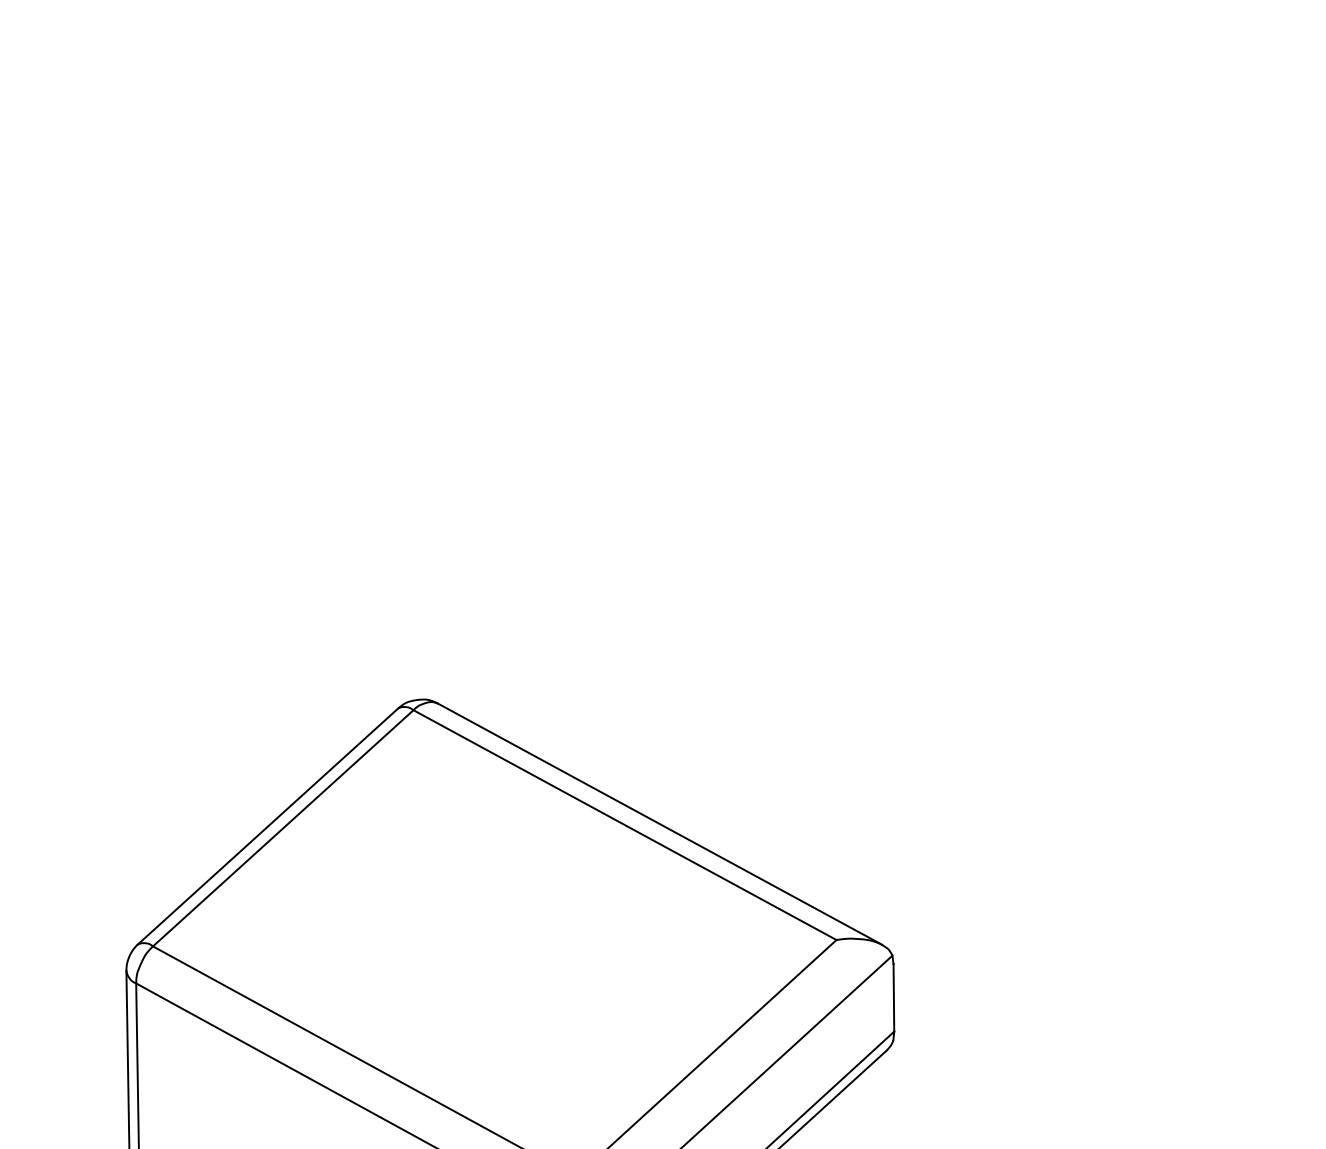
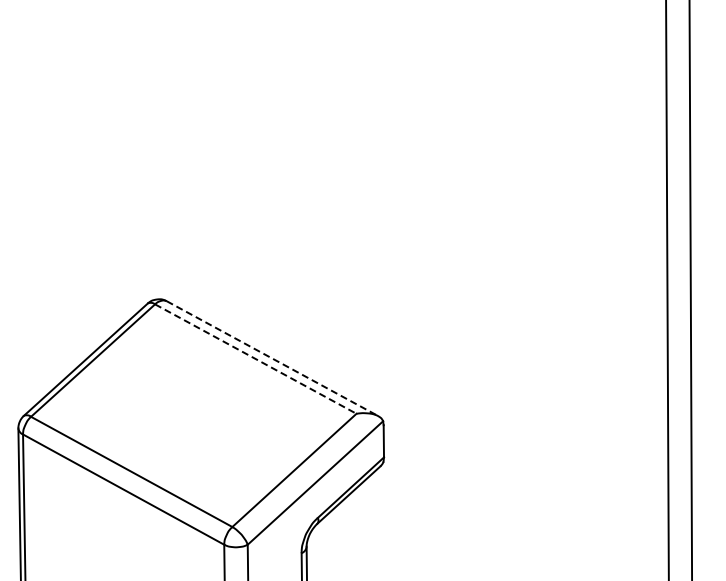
line: (660, 823) -> (272, 358), solid -> dashed
line: (624, 826) -> (255, 359), solid -> dashed

